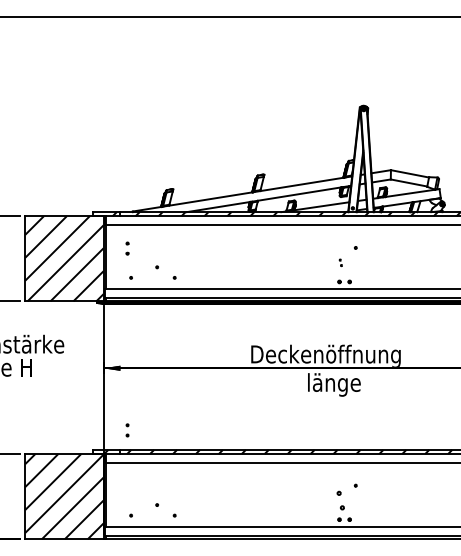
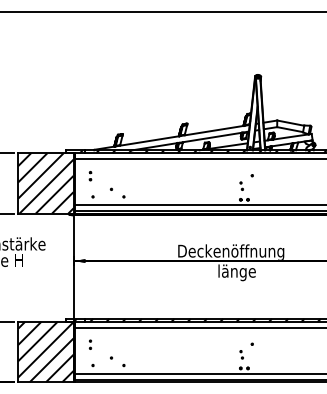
part: (340, 262) -> (241, 186), size x1.67
part: (127, 430) -> (90, 344), moved
part: (340, 500) -> (241, 354), size x0.62

